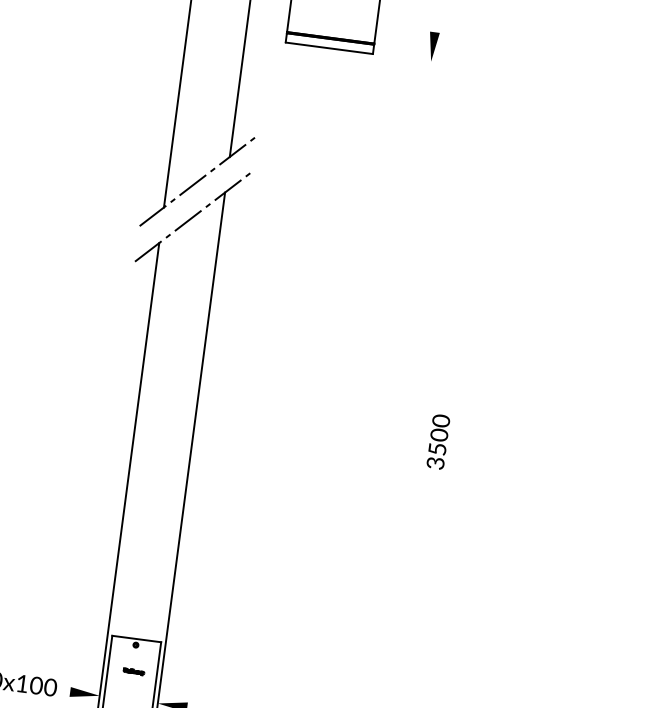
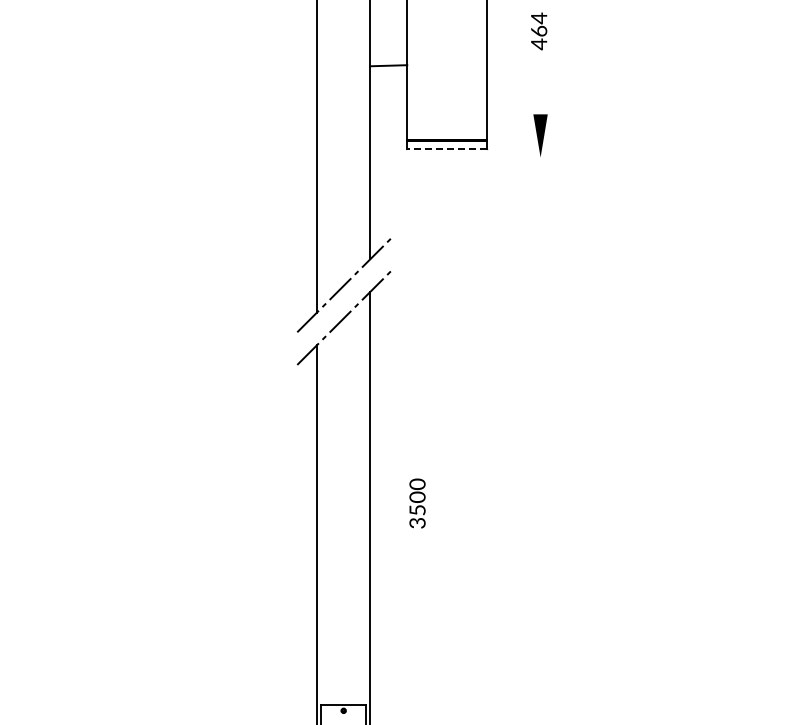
part: (432, 46) -> (540, 135), size x1.6
line: (329, 48) -> (447, 149), solid -> dashed
text: (438, 441) -> (417, 503), moved

